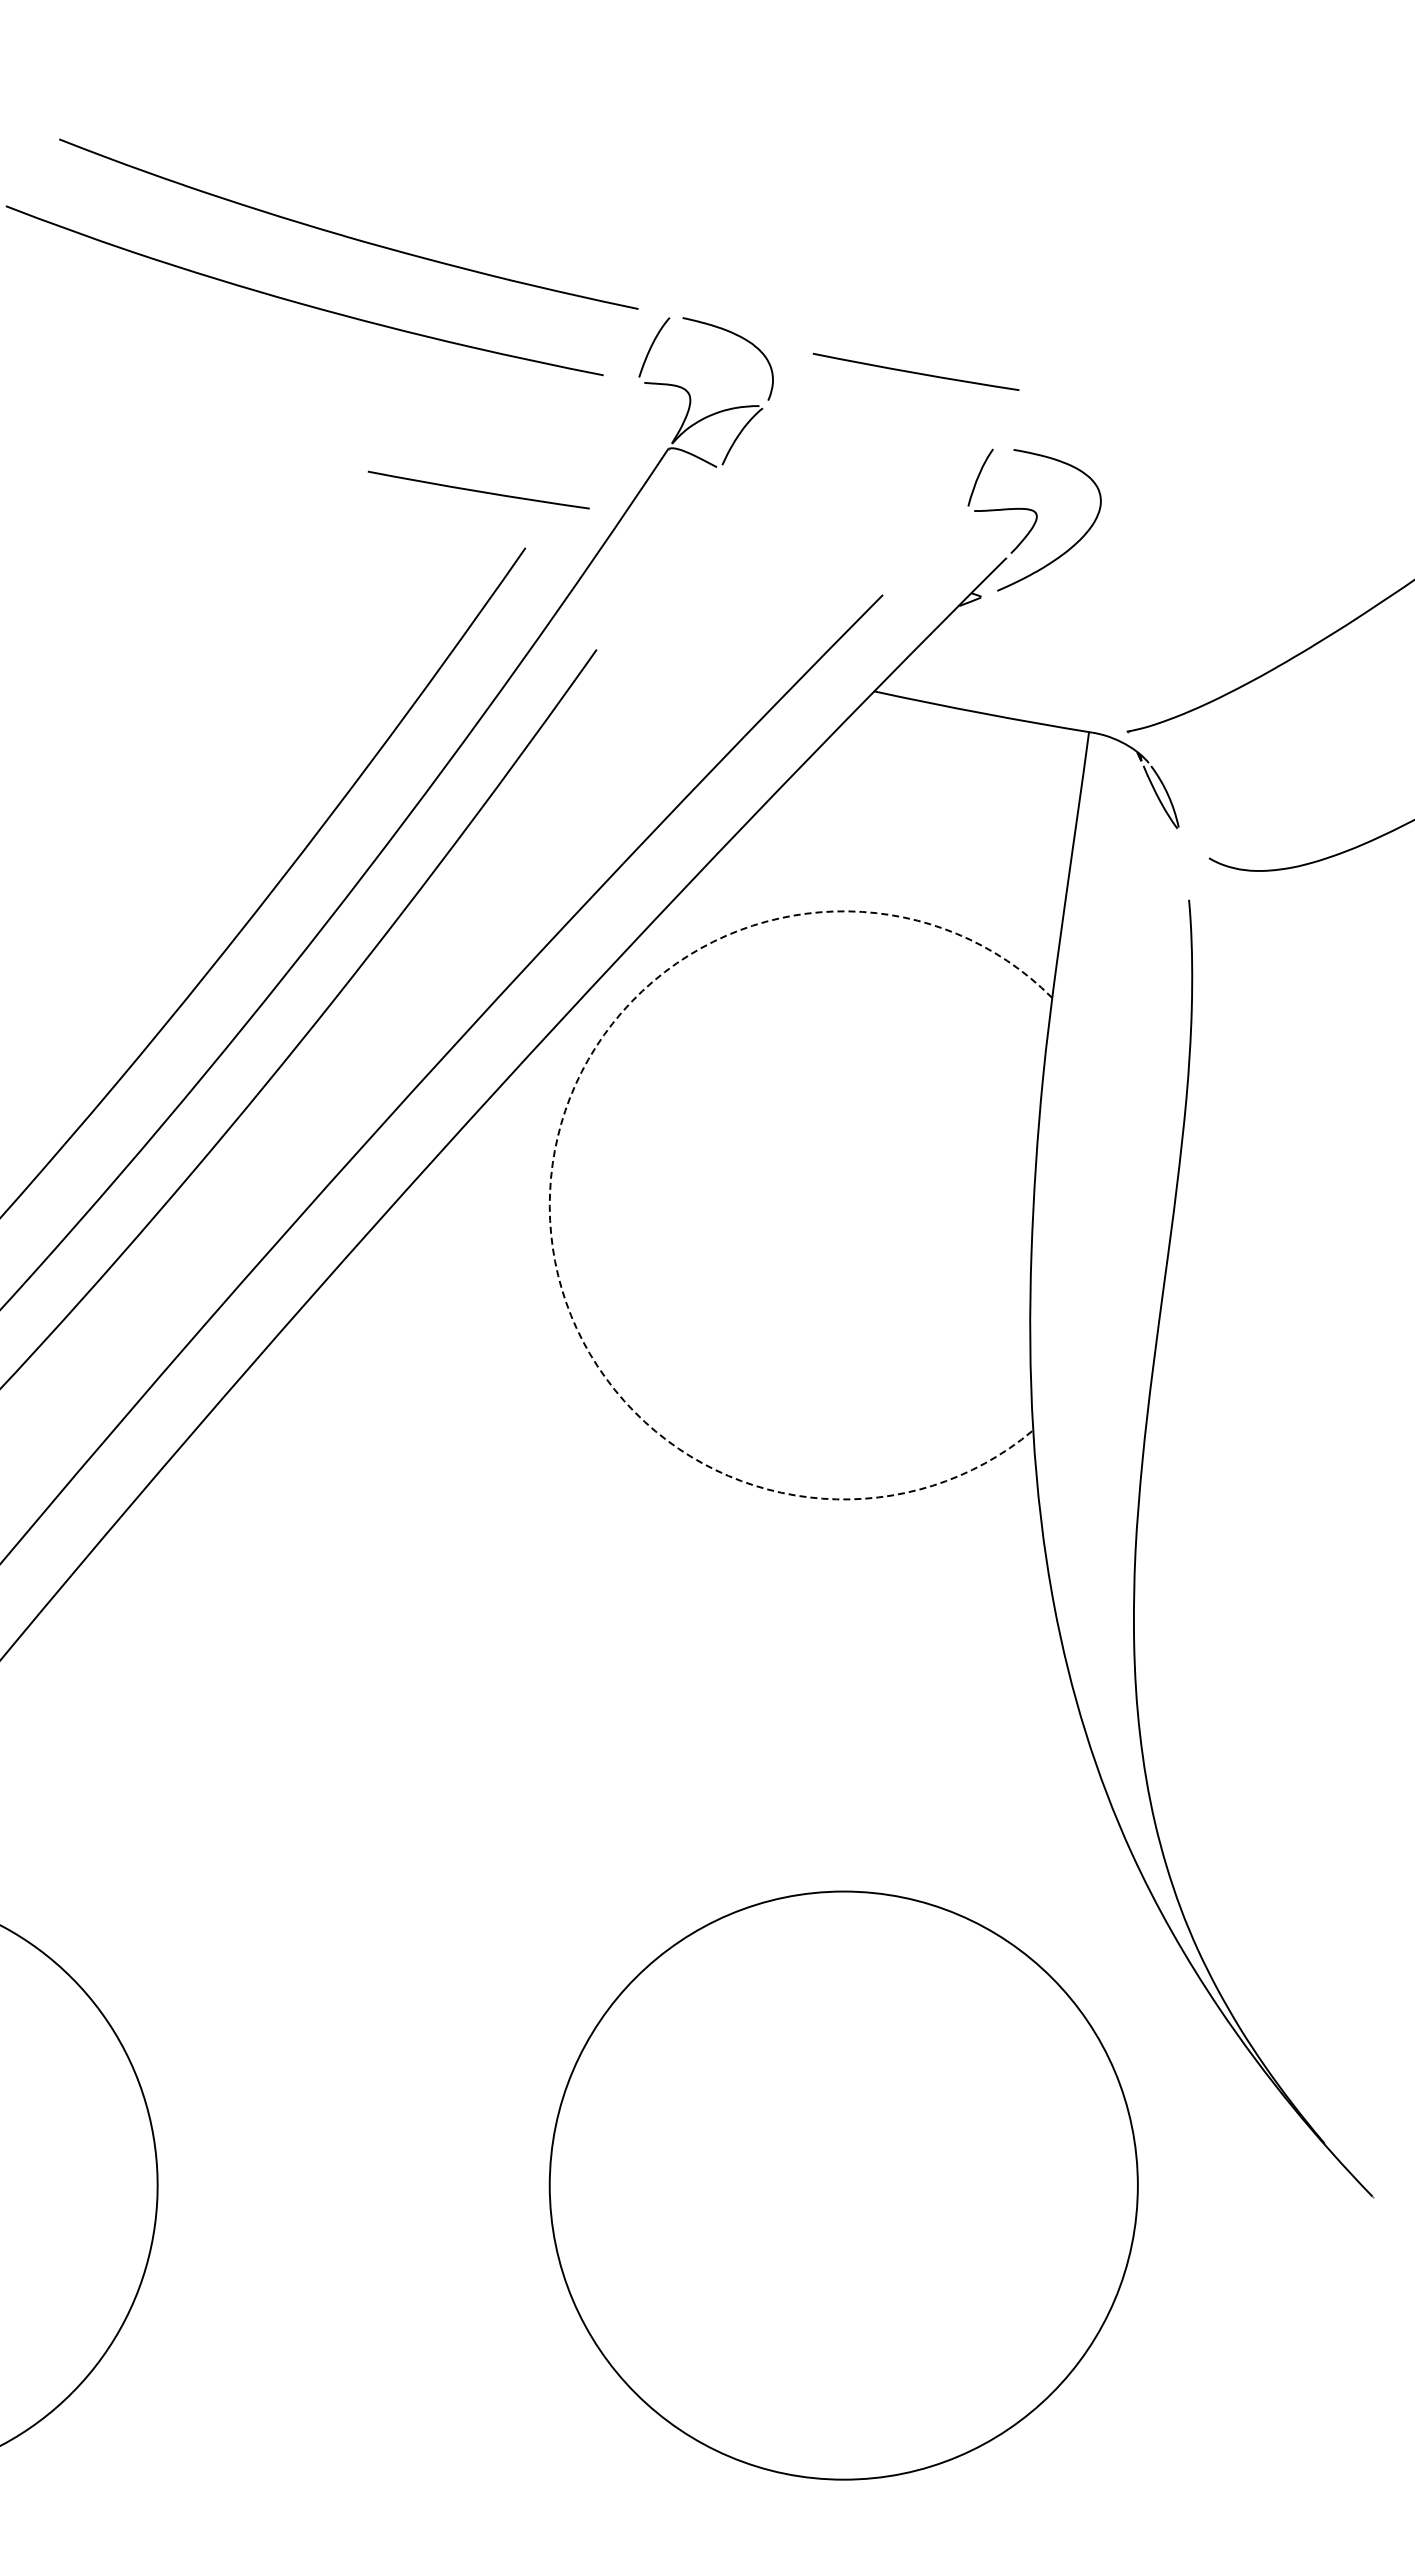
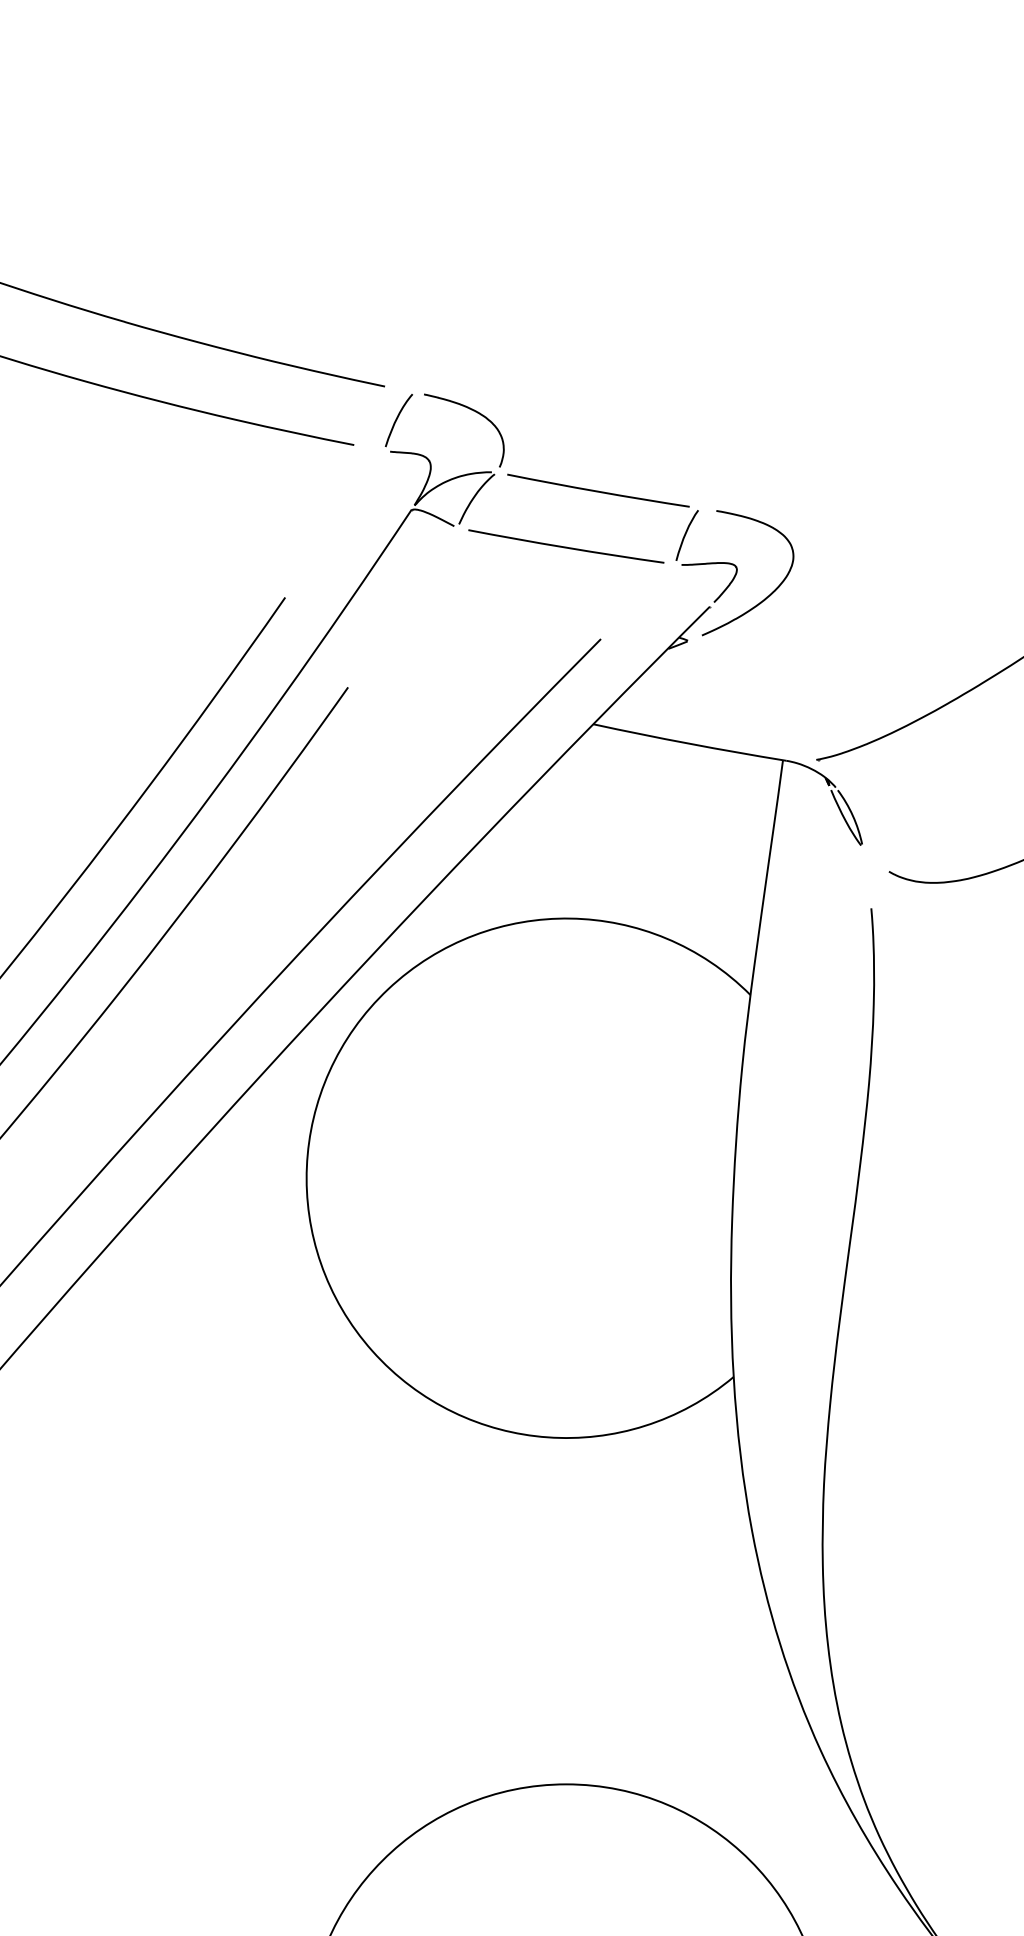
curve: (914, 371) -> (597, 490), moved
curve: (478, 490) -> (566, 546), moved
arc: (550, 1192) -> (307, 1166), dashed -> solid

